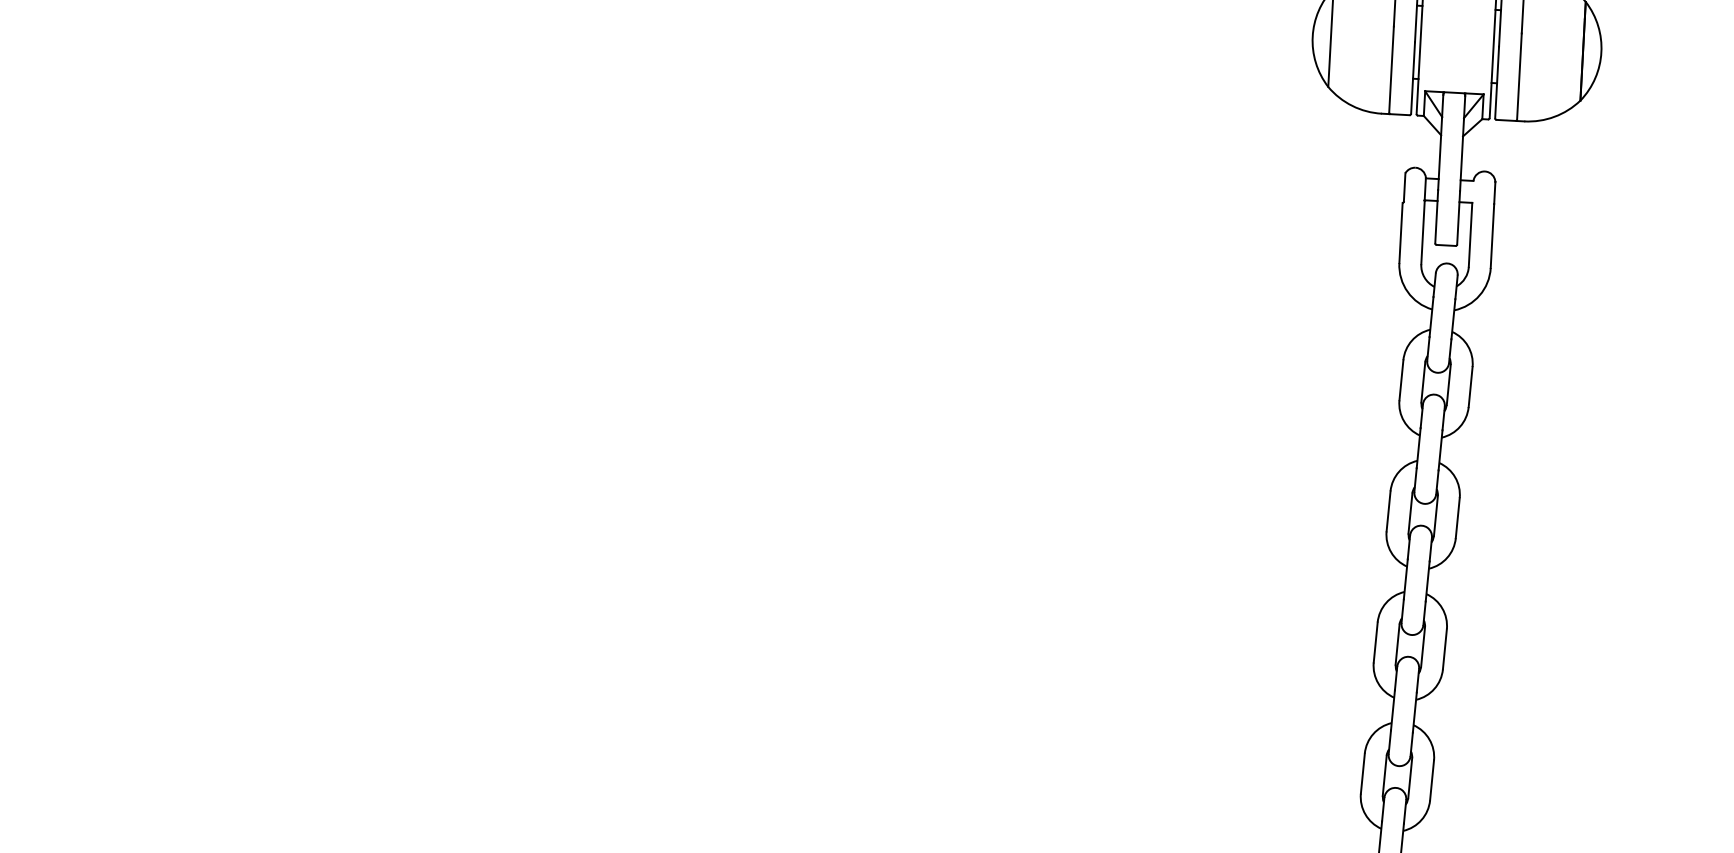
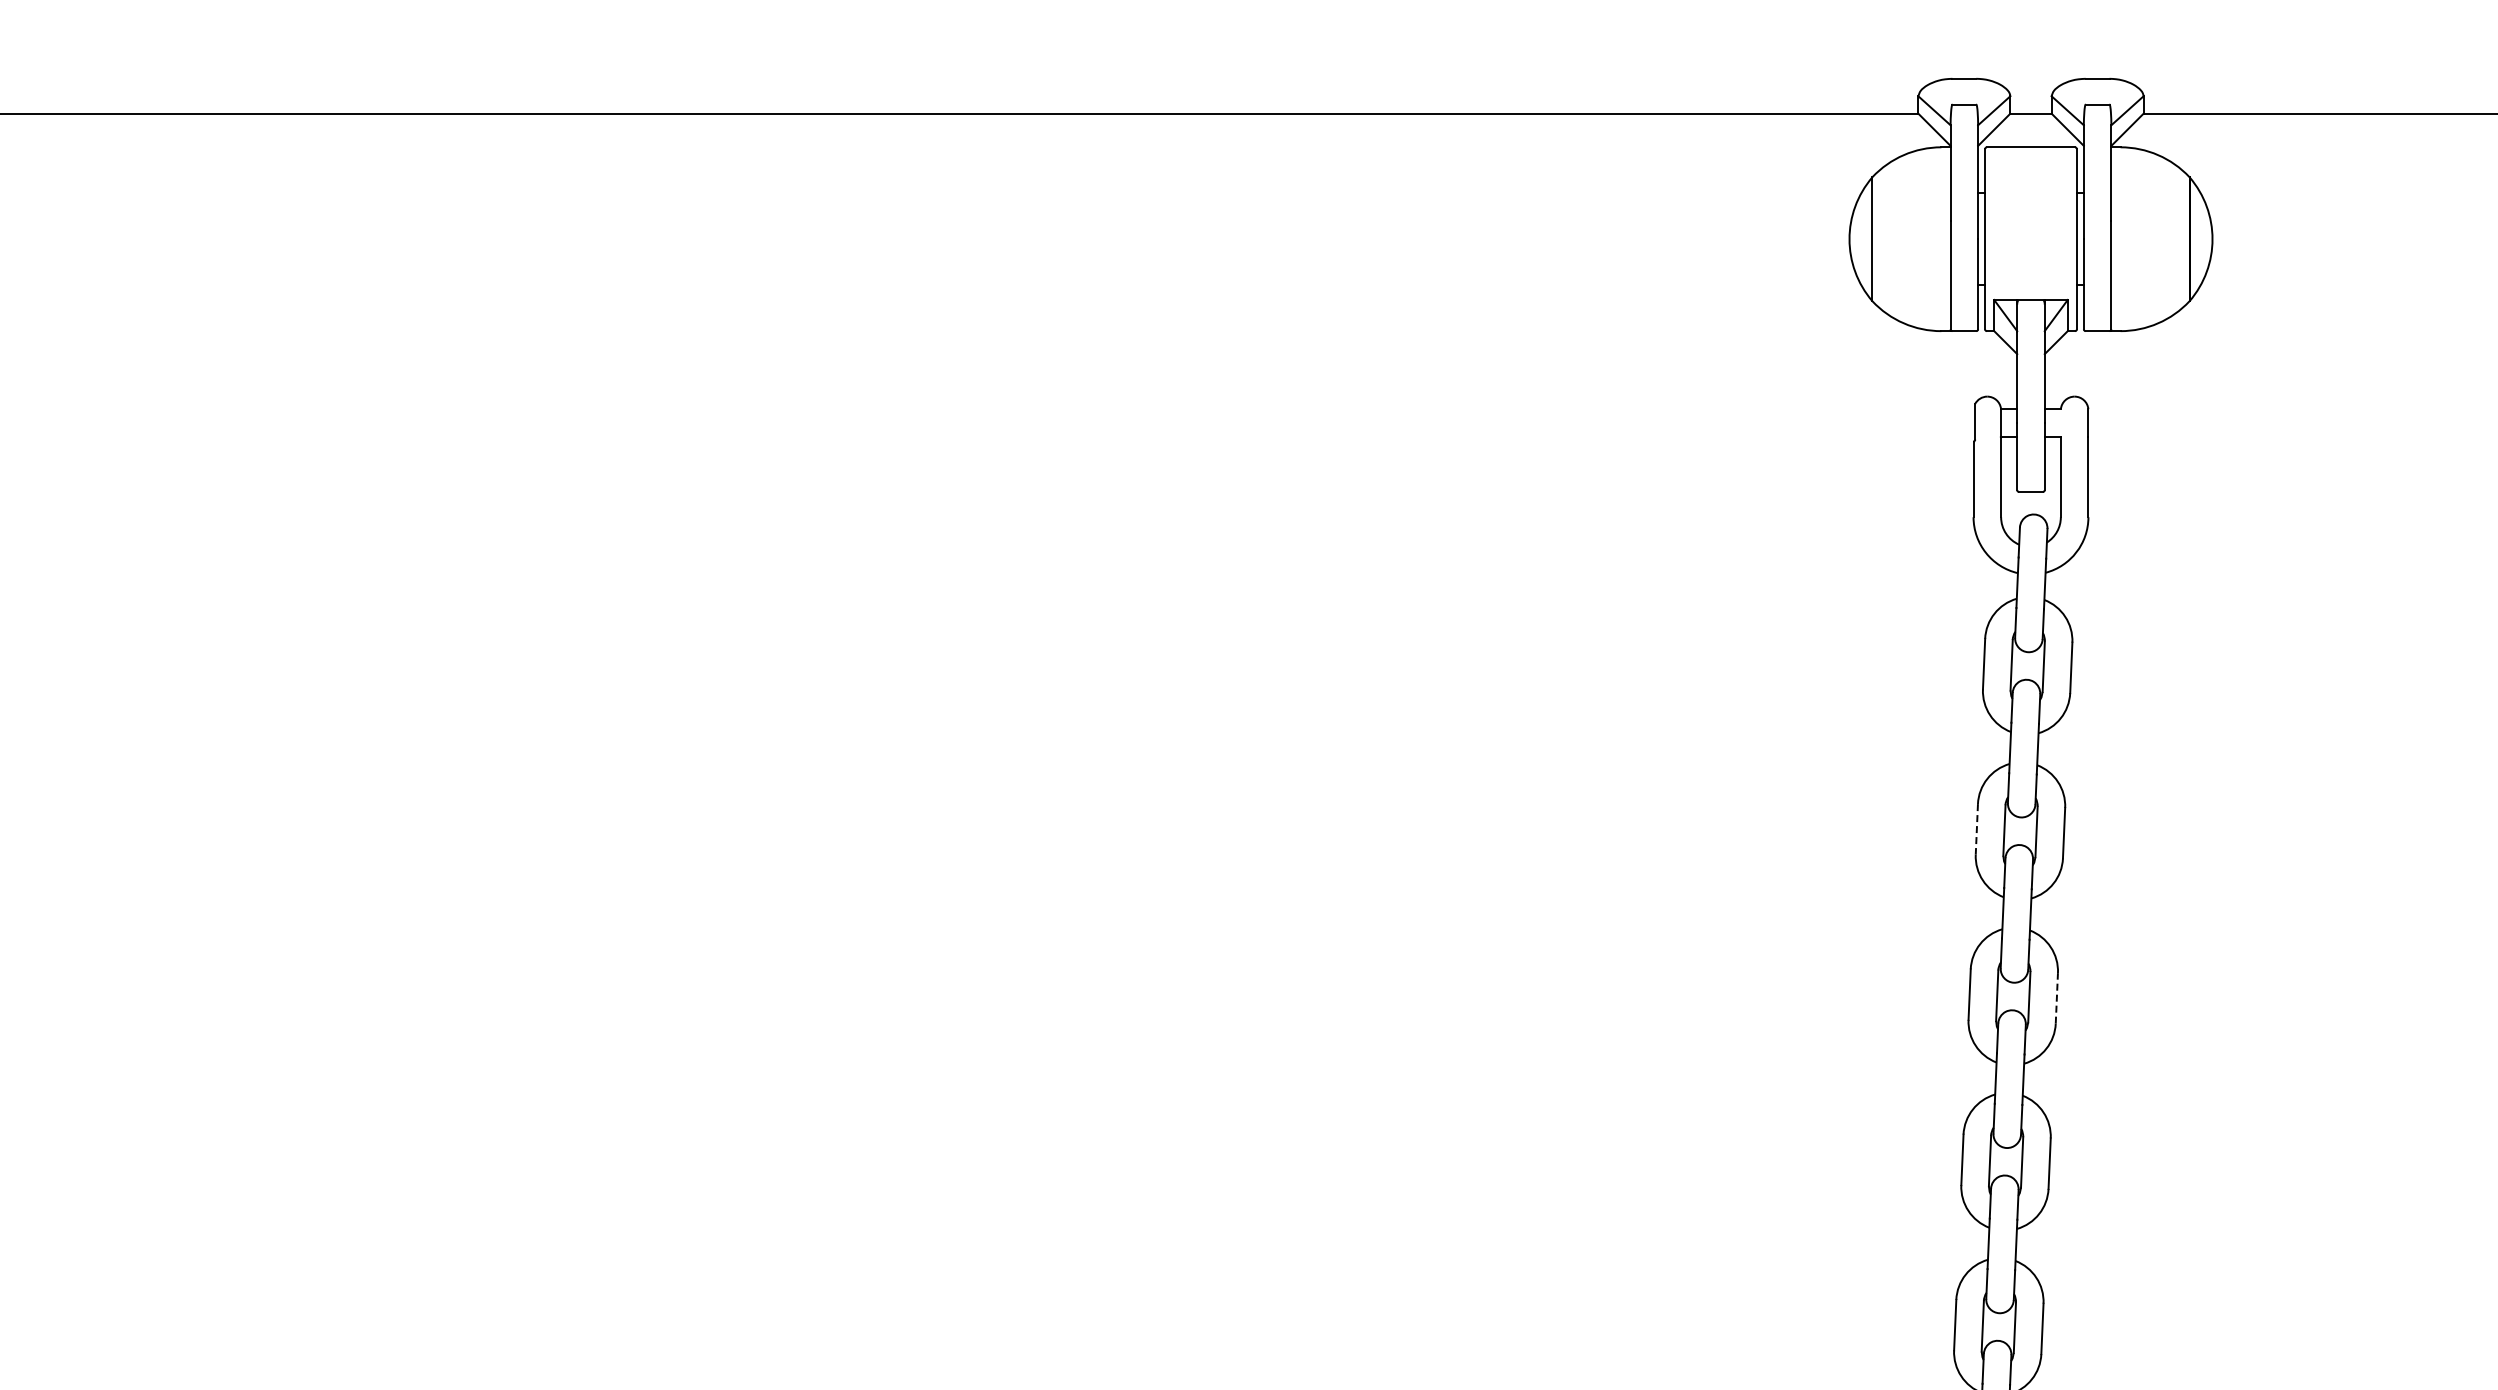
line: (1388, 511) -> (1976, 829), solid -> dashed
line: (1444, 648) -> (2056, 997), solid -> dashed

